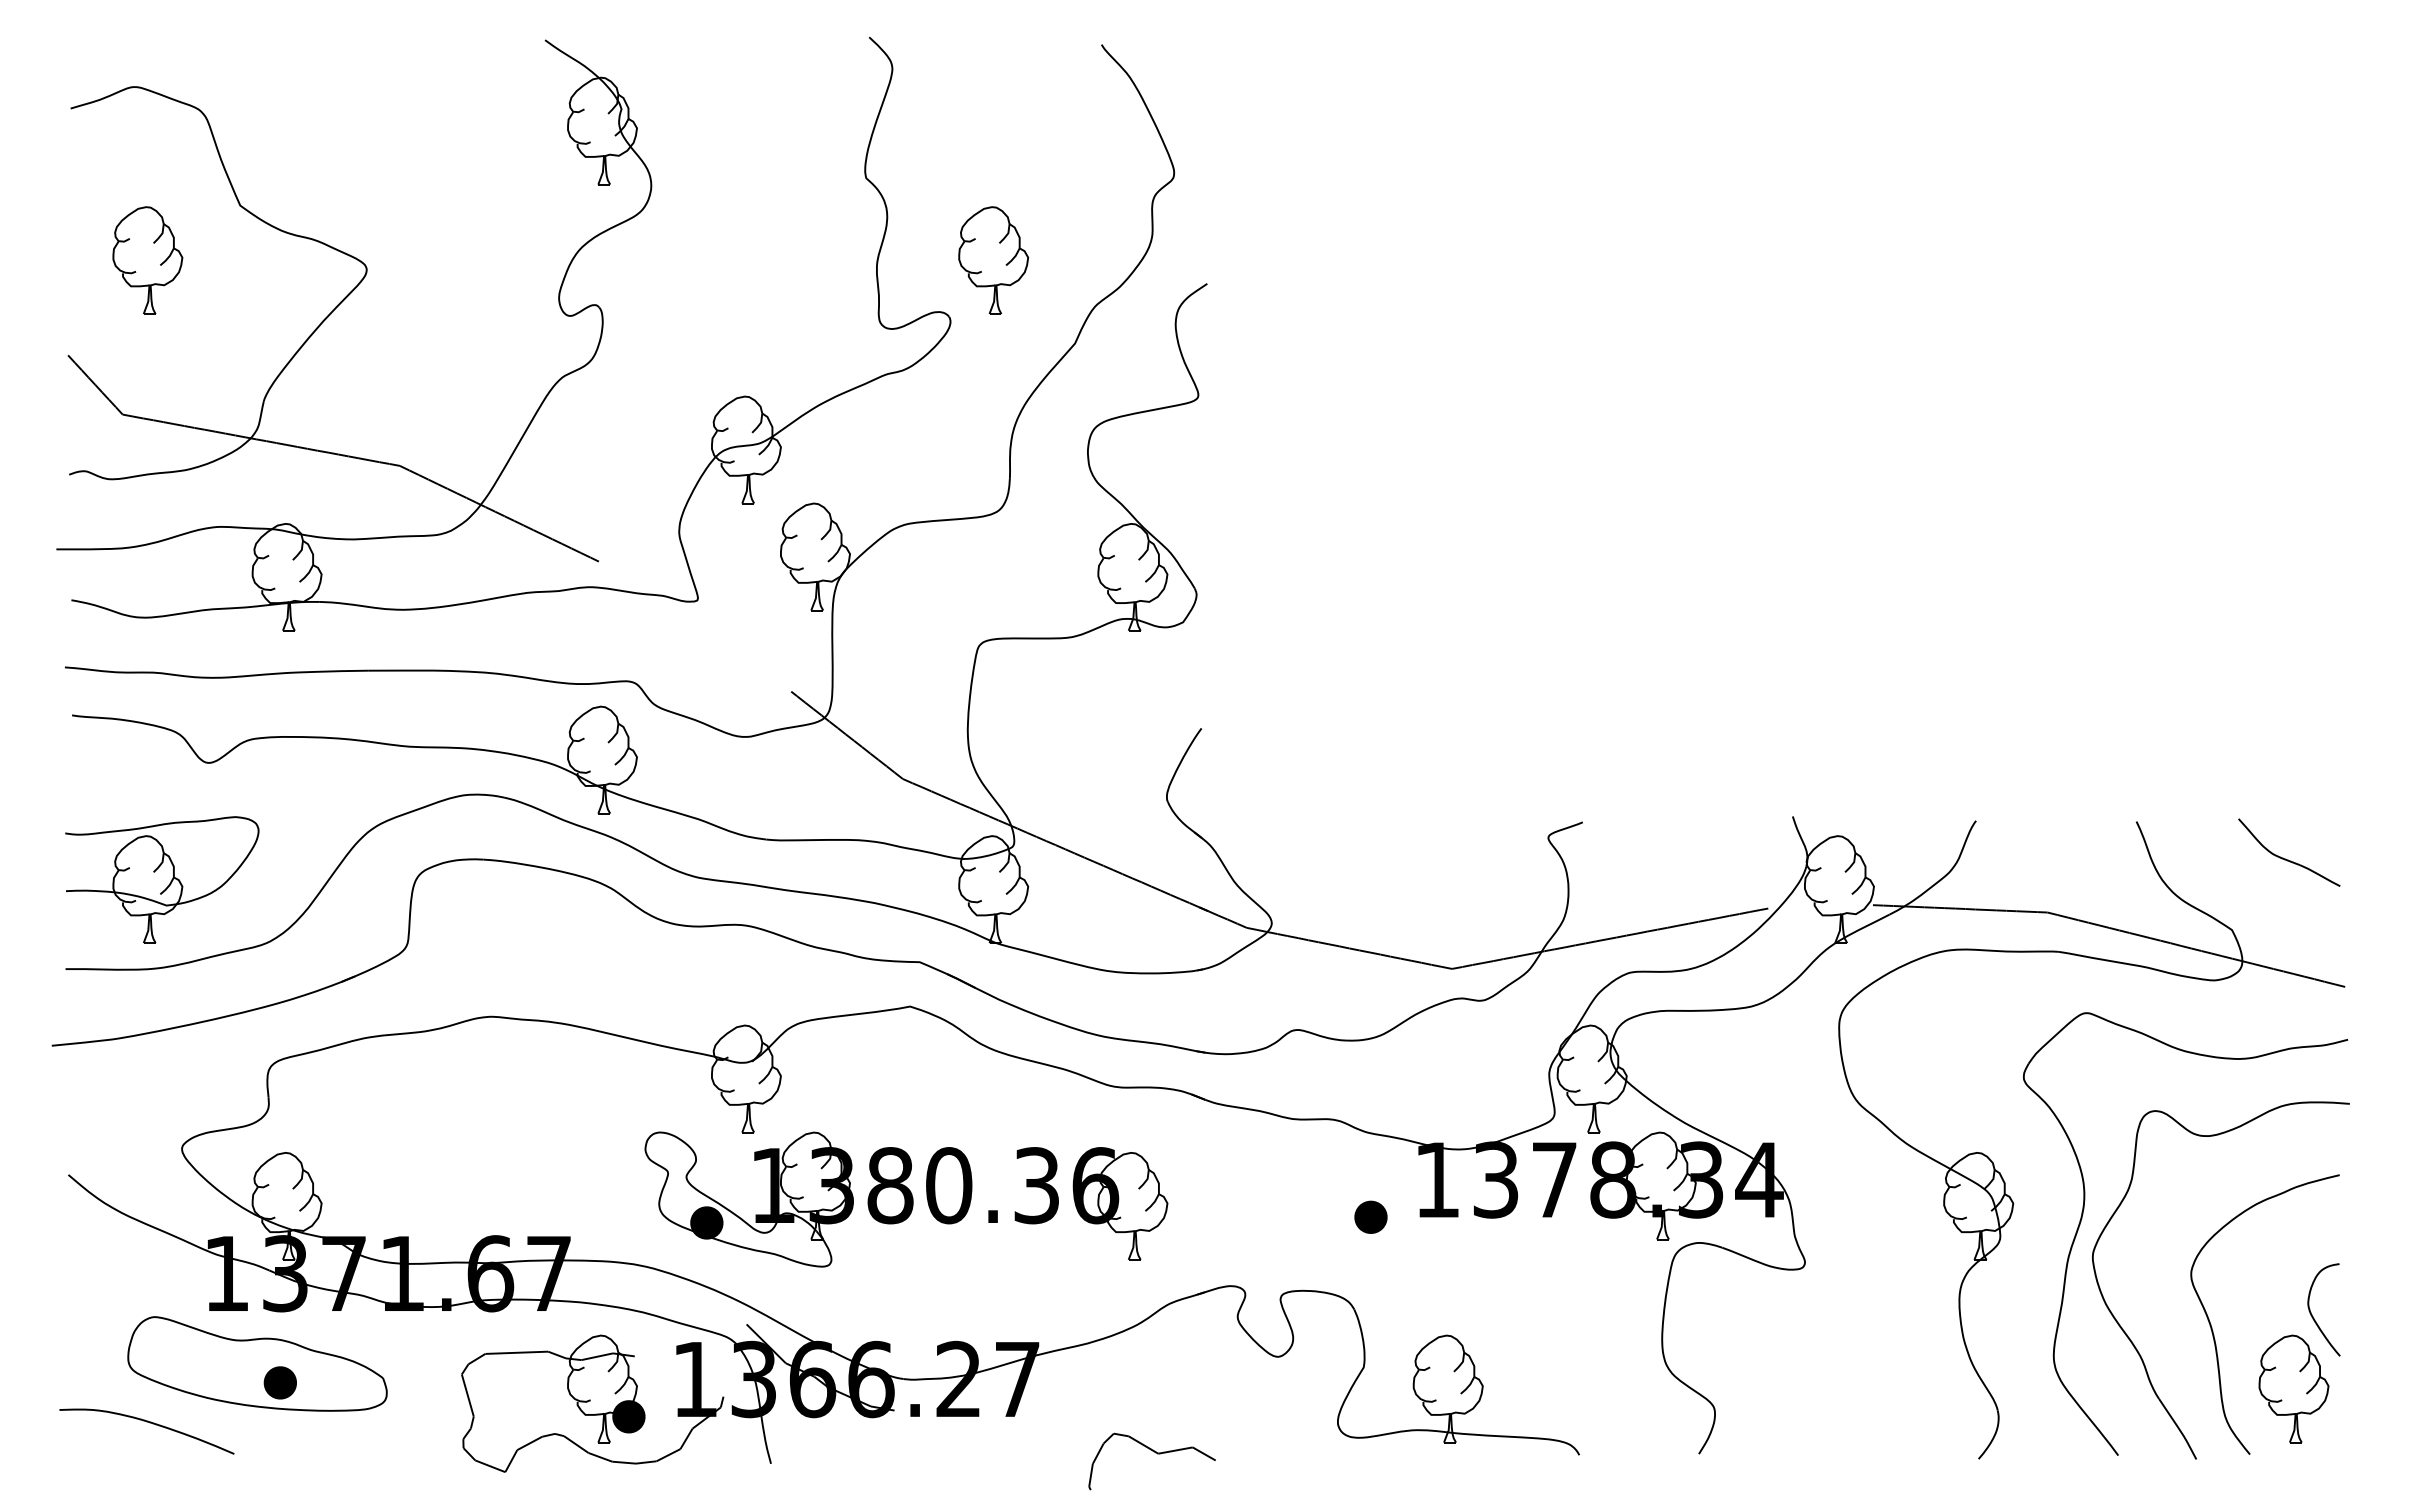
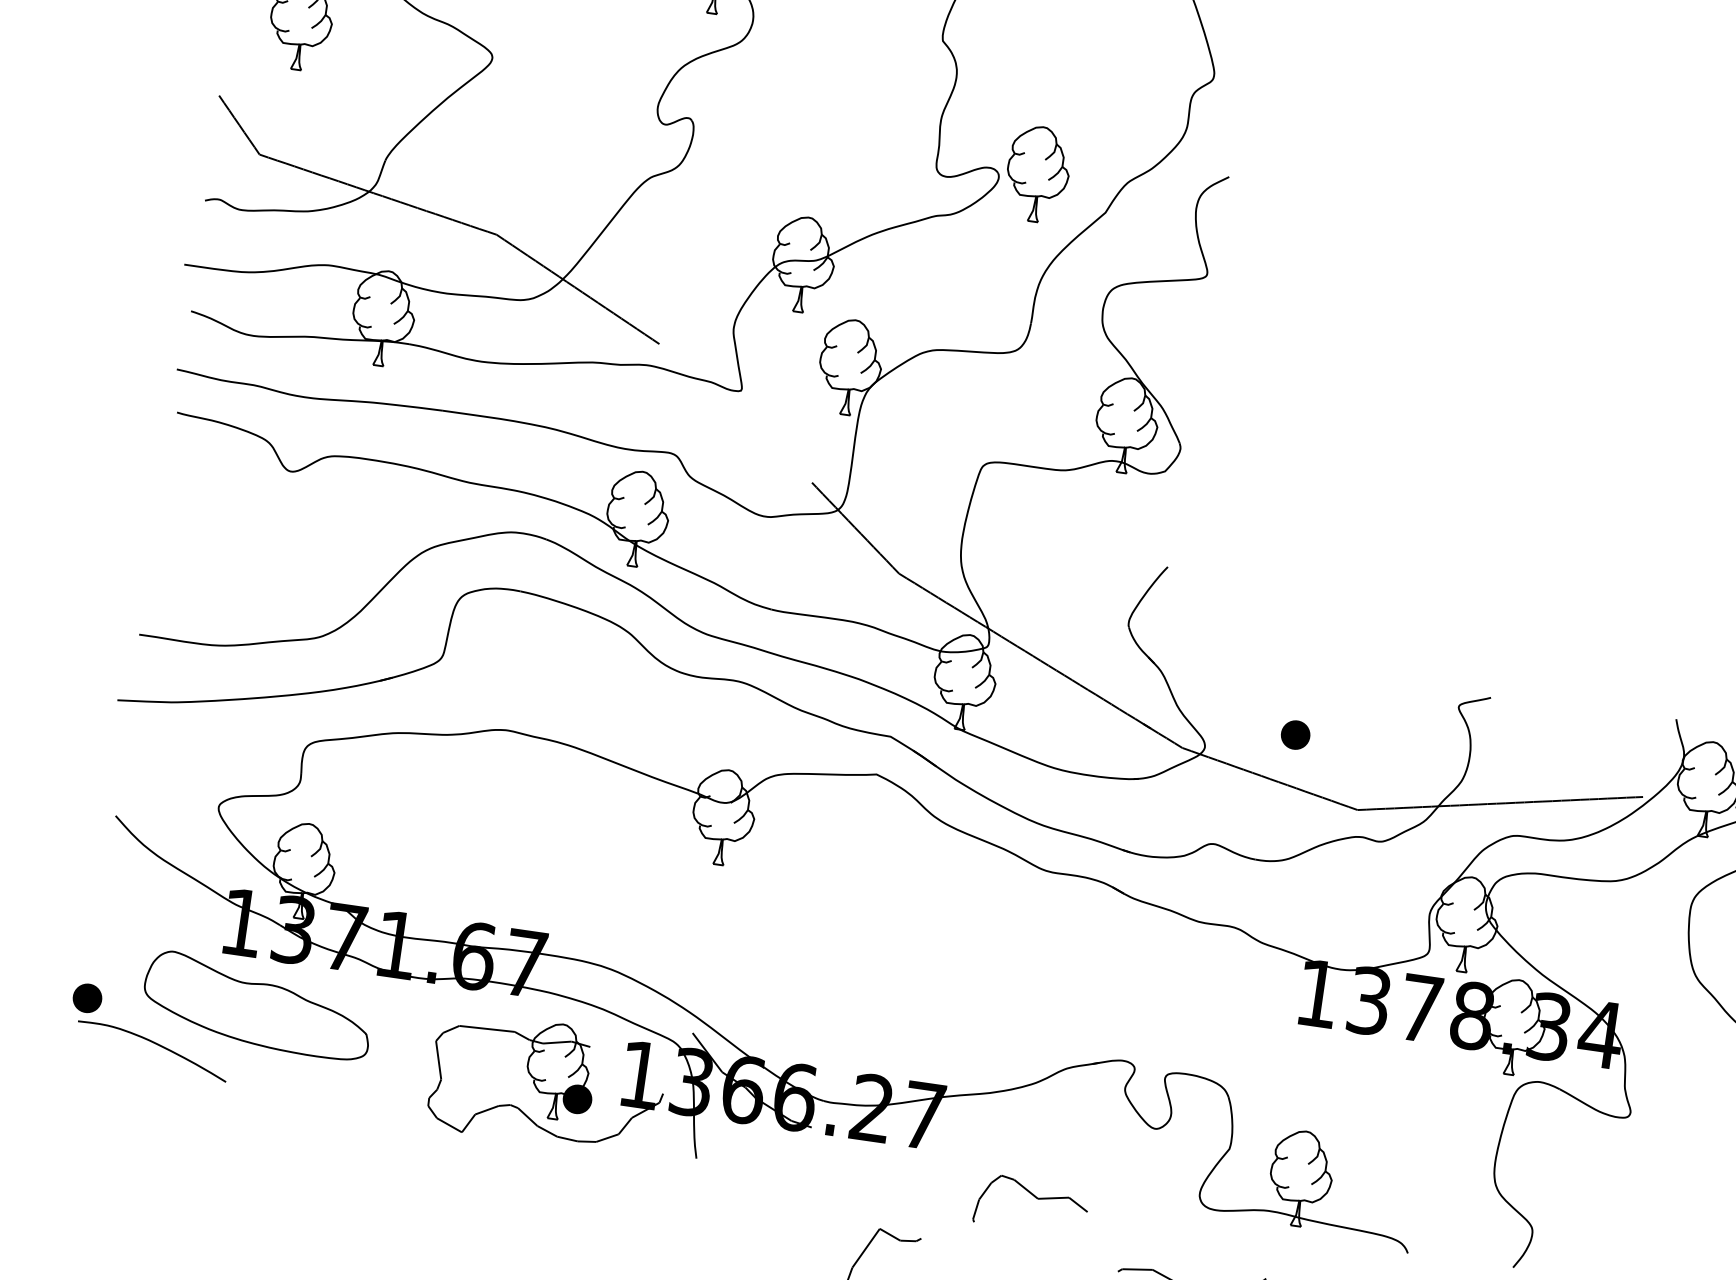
part: (993, 260) -> (1037, 174), moved
part: (162, 879) -> (235, 568), removed
part: (906, 1199) -> (848, 943), removed
part: (1370, 1216) -> (1295, 734), moved
part: (279, 1382) -> (86, 997), moved

